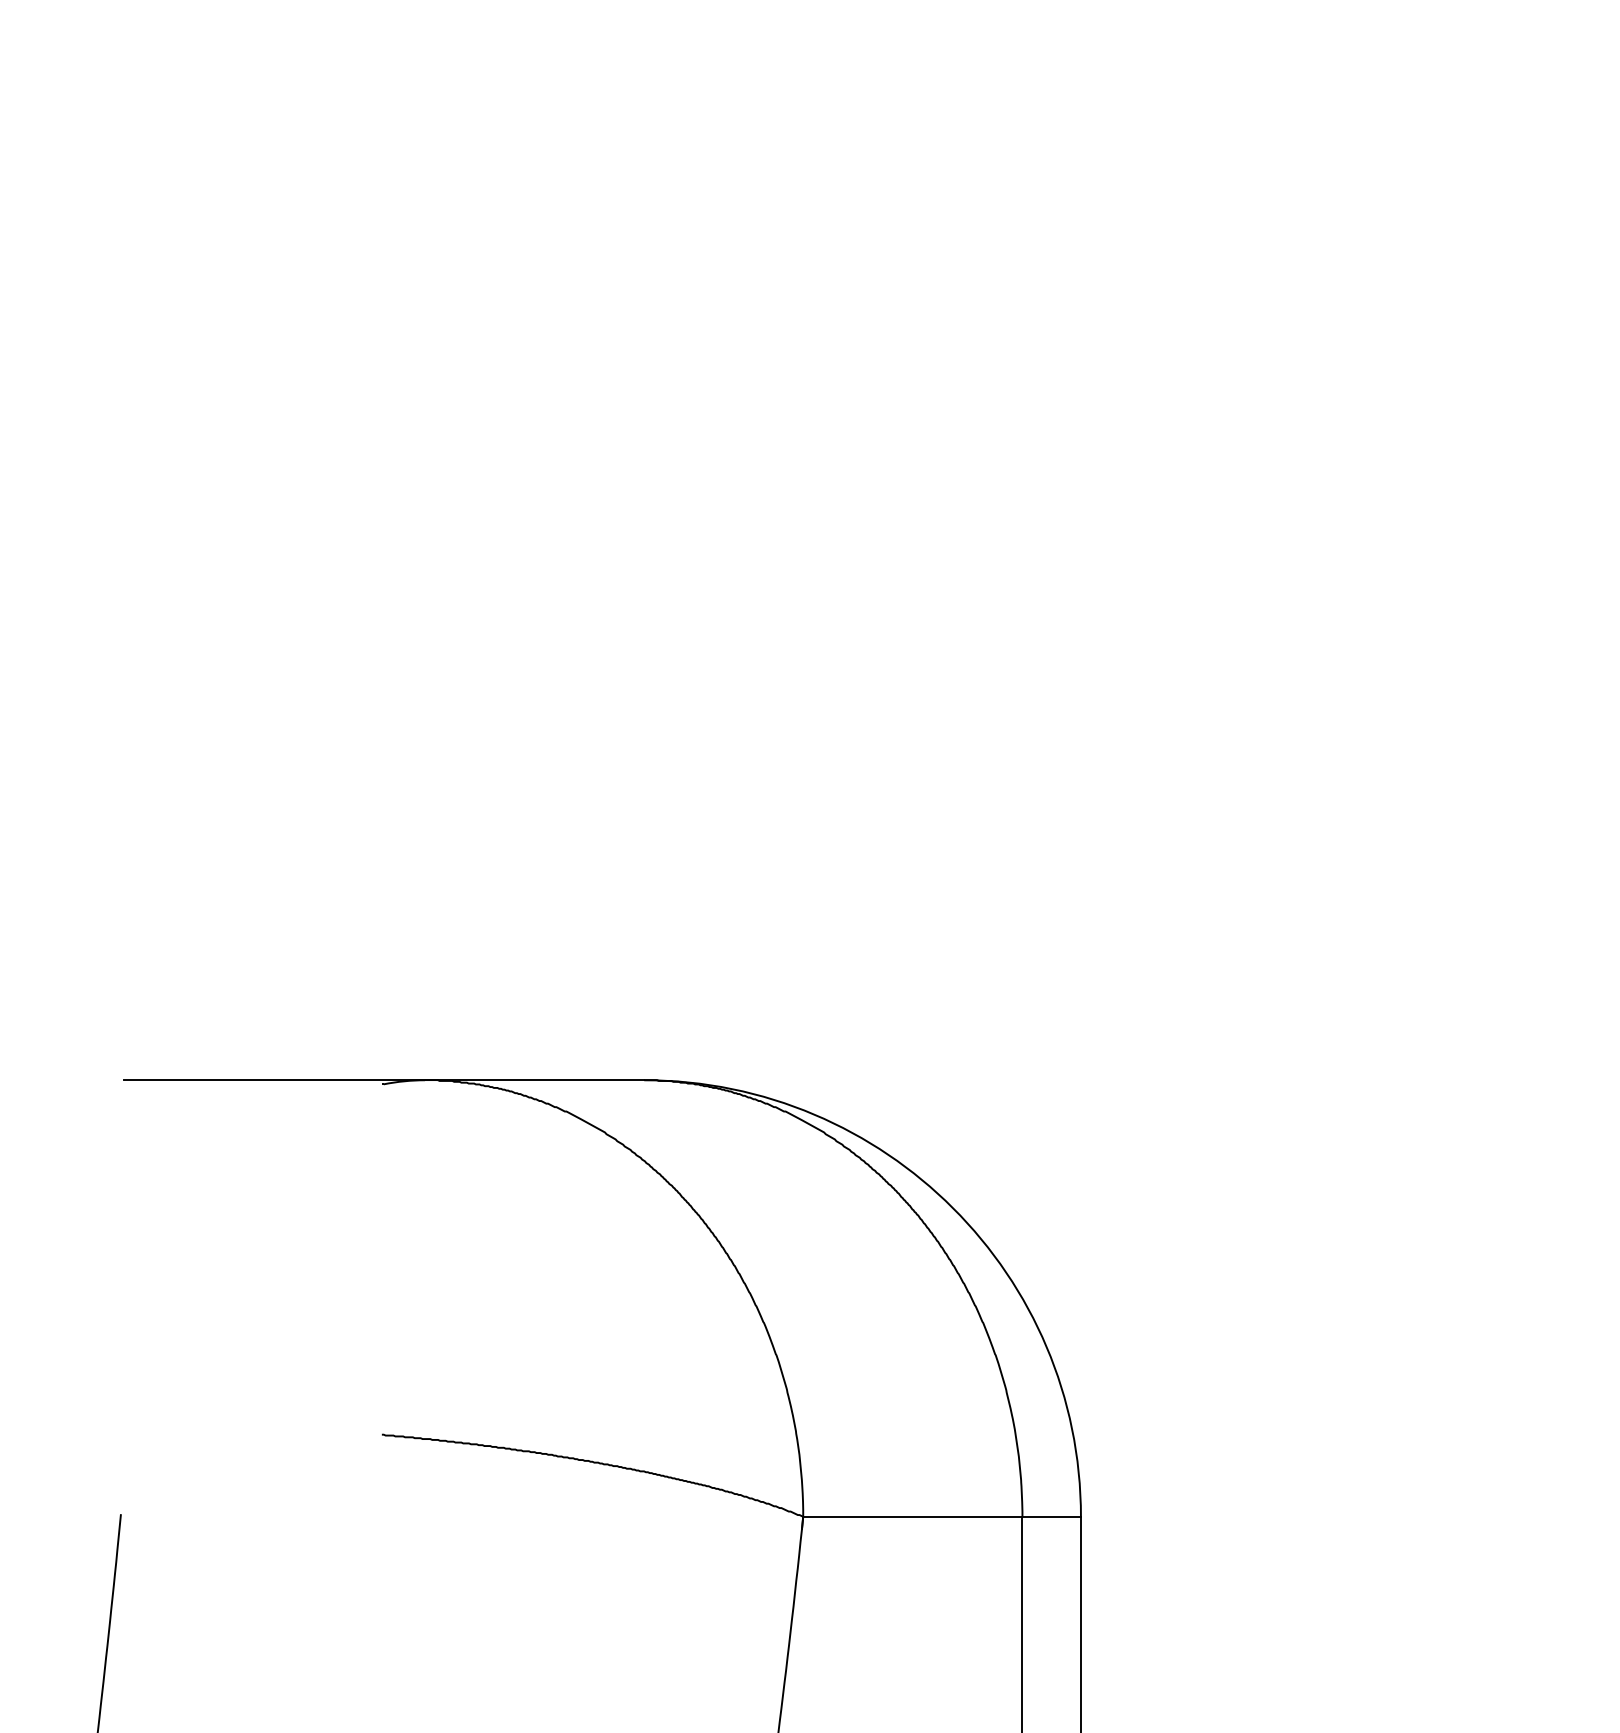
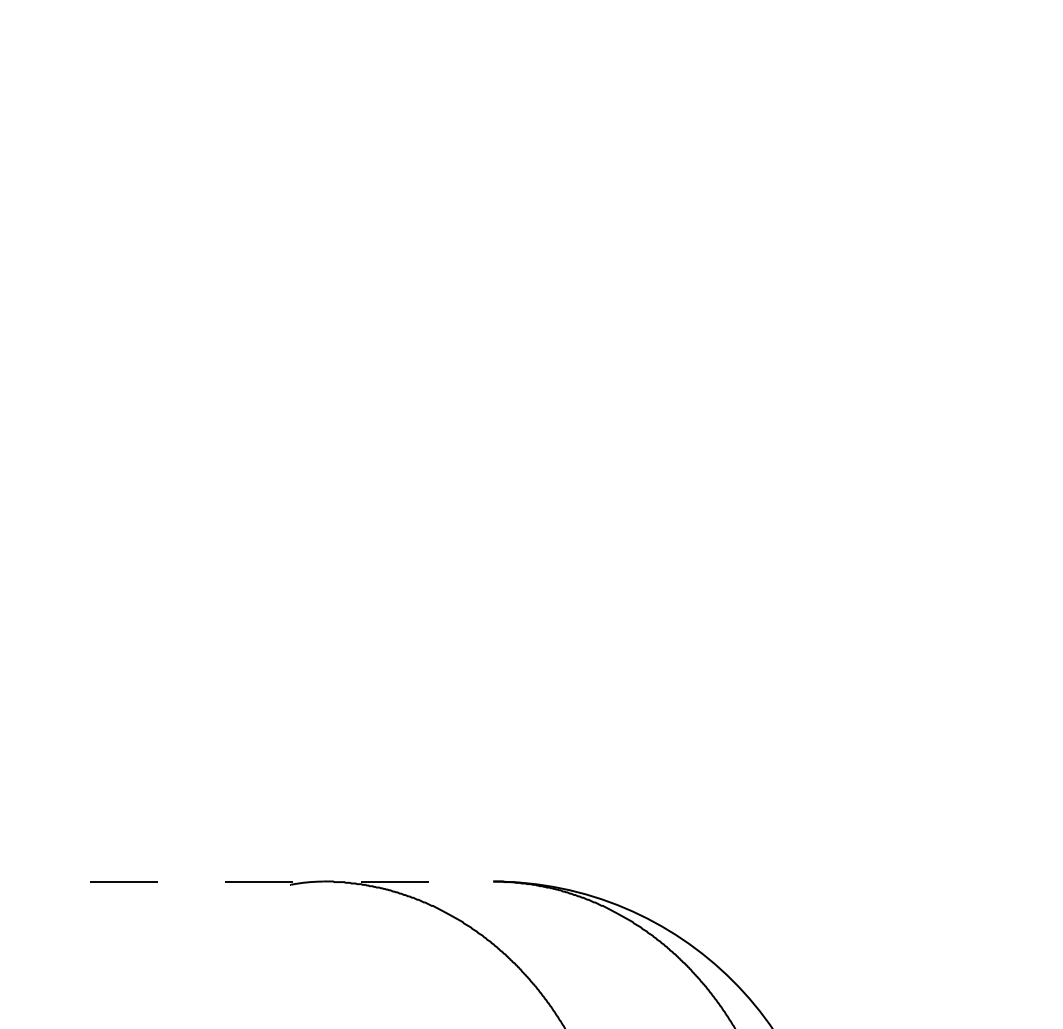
line: (384, 1080) -> (291, 881), solid -> dashed

